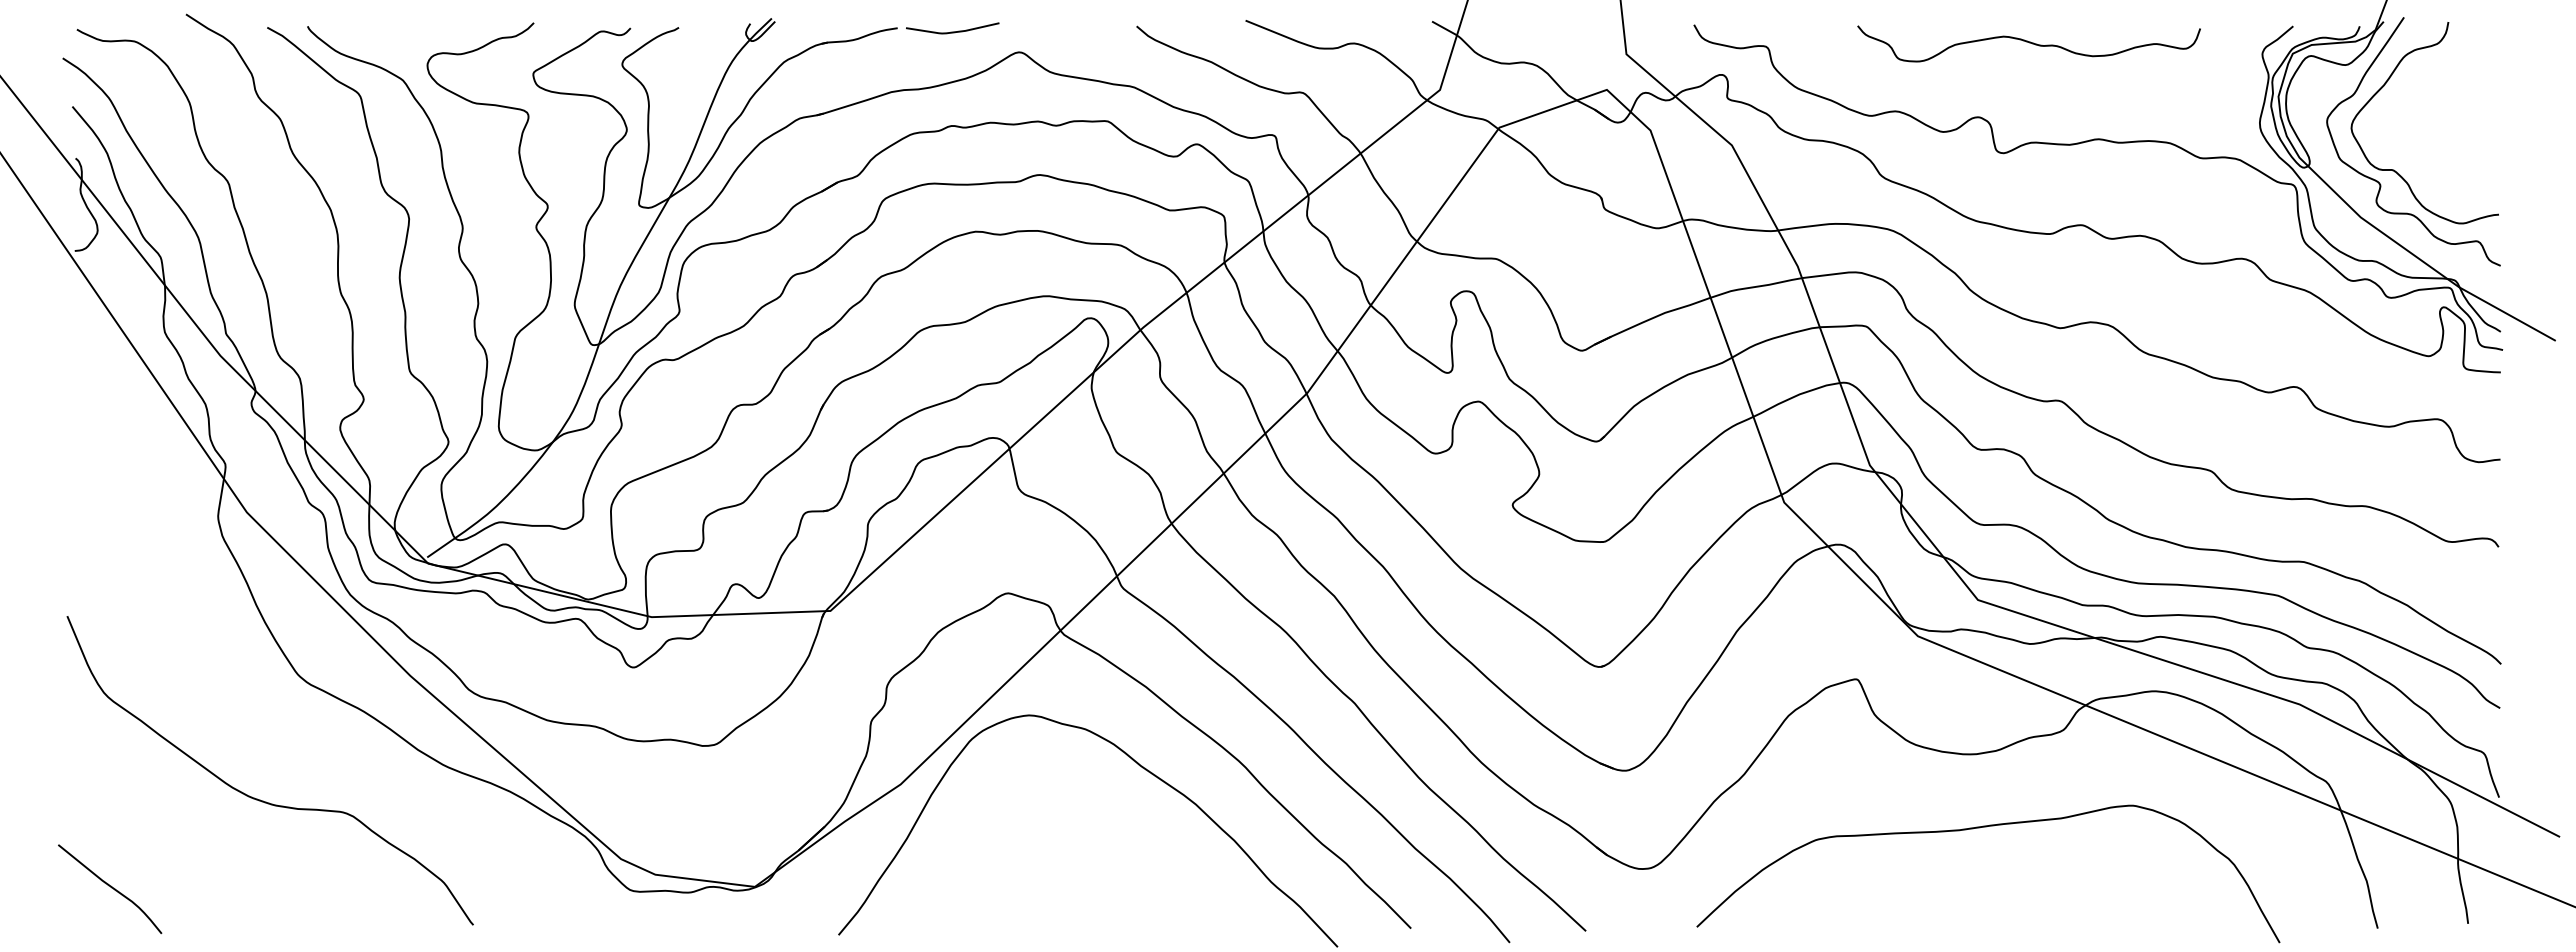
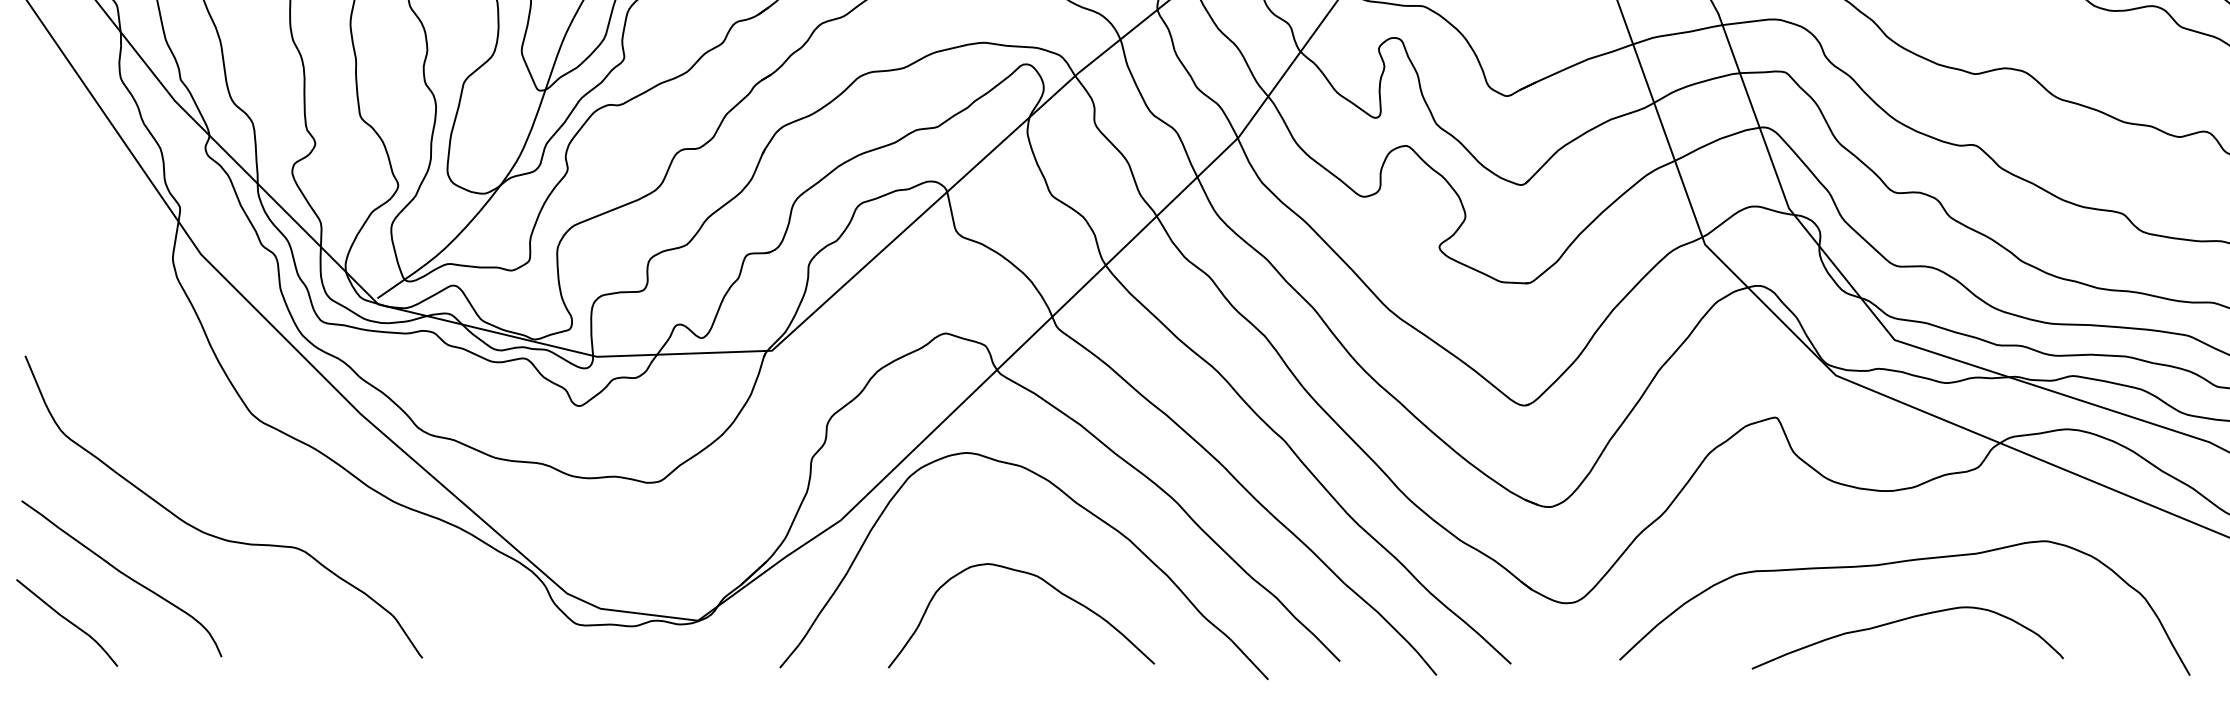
curve: (167, 840) -> (123, 575), added
curve: (1111, 849) -> (1046, 584), added
curve: (1984, 887) -> (1901, 621), added

